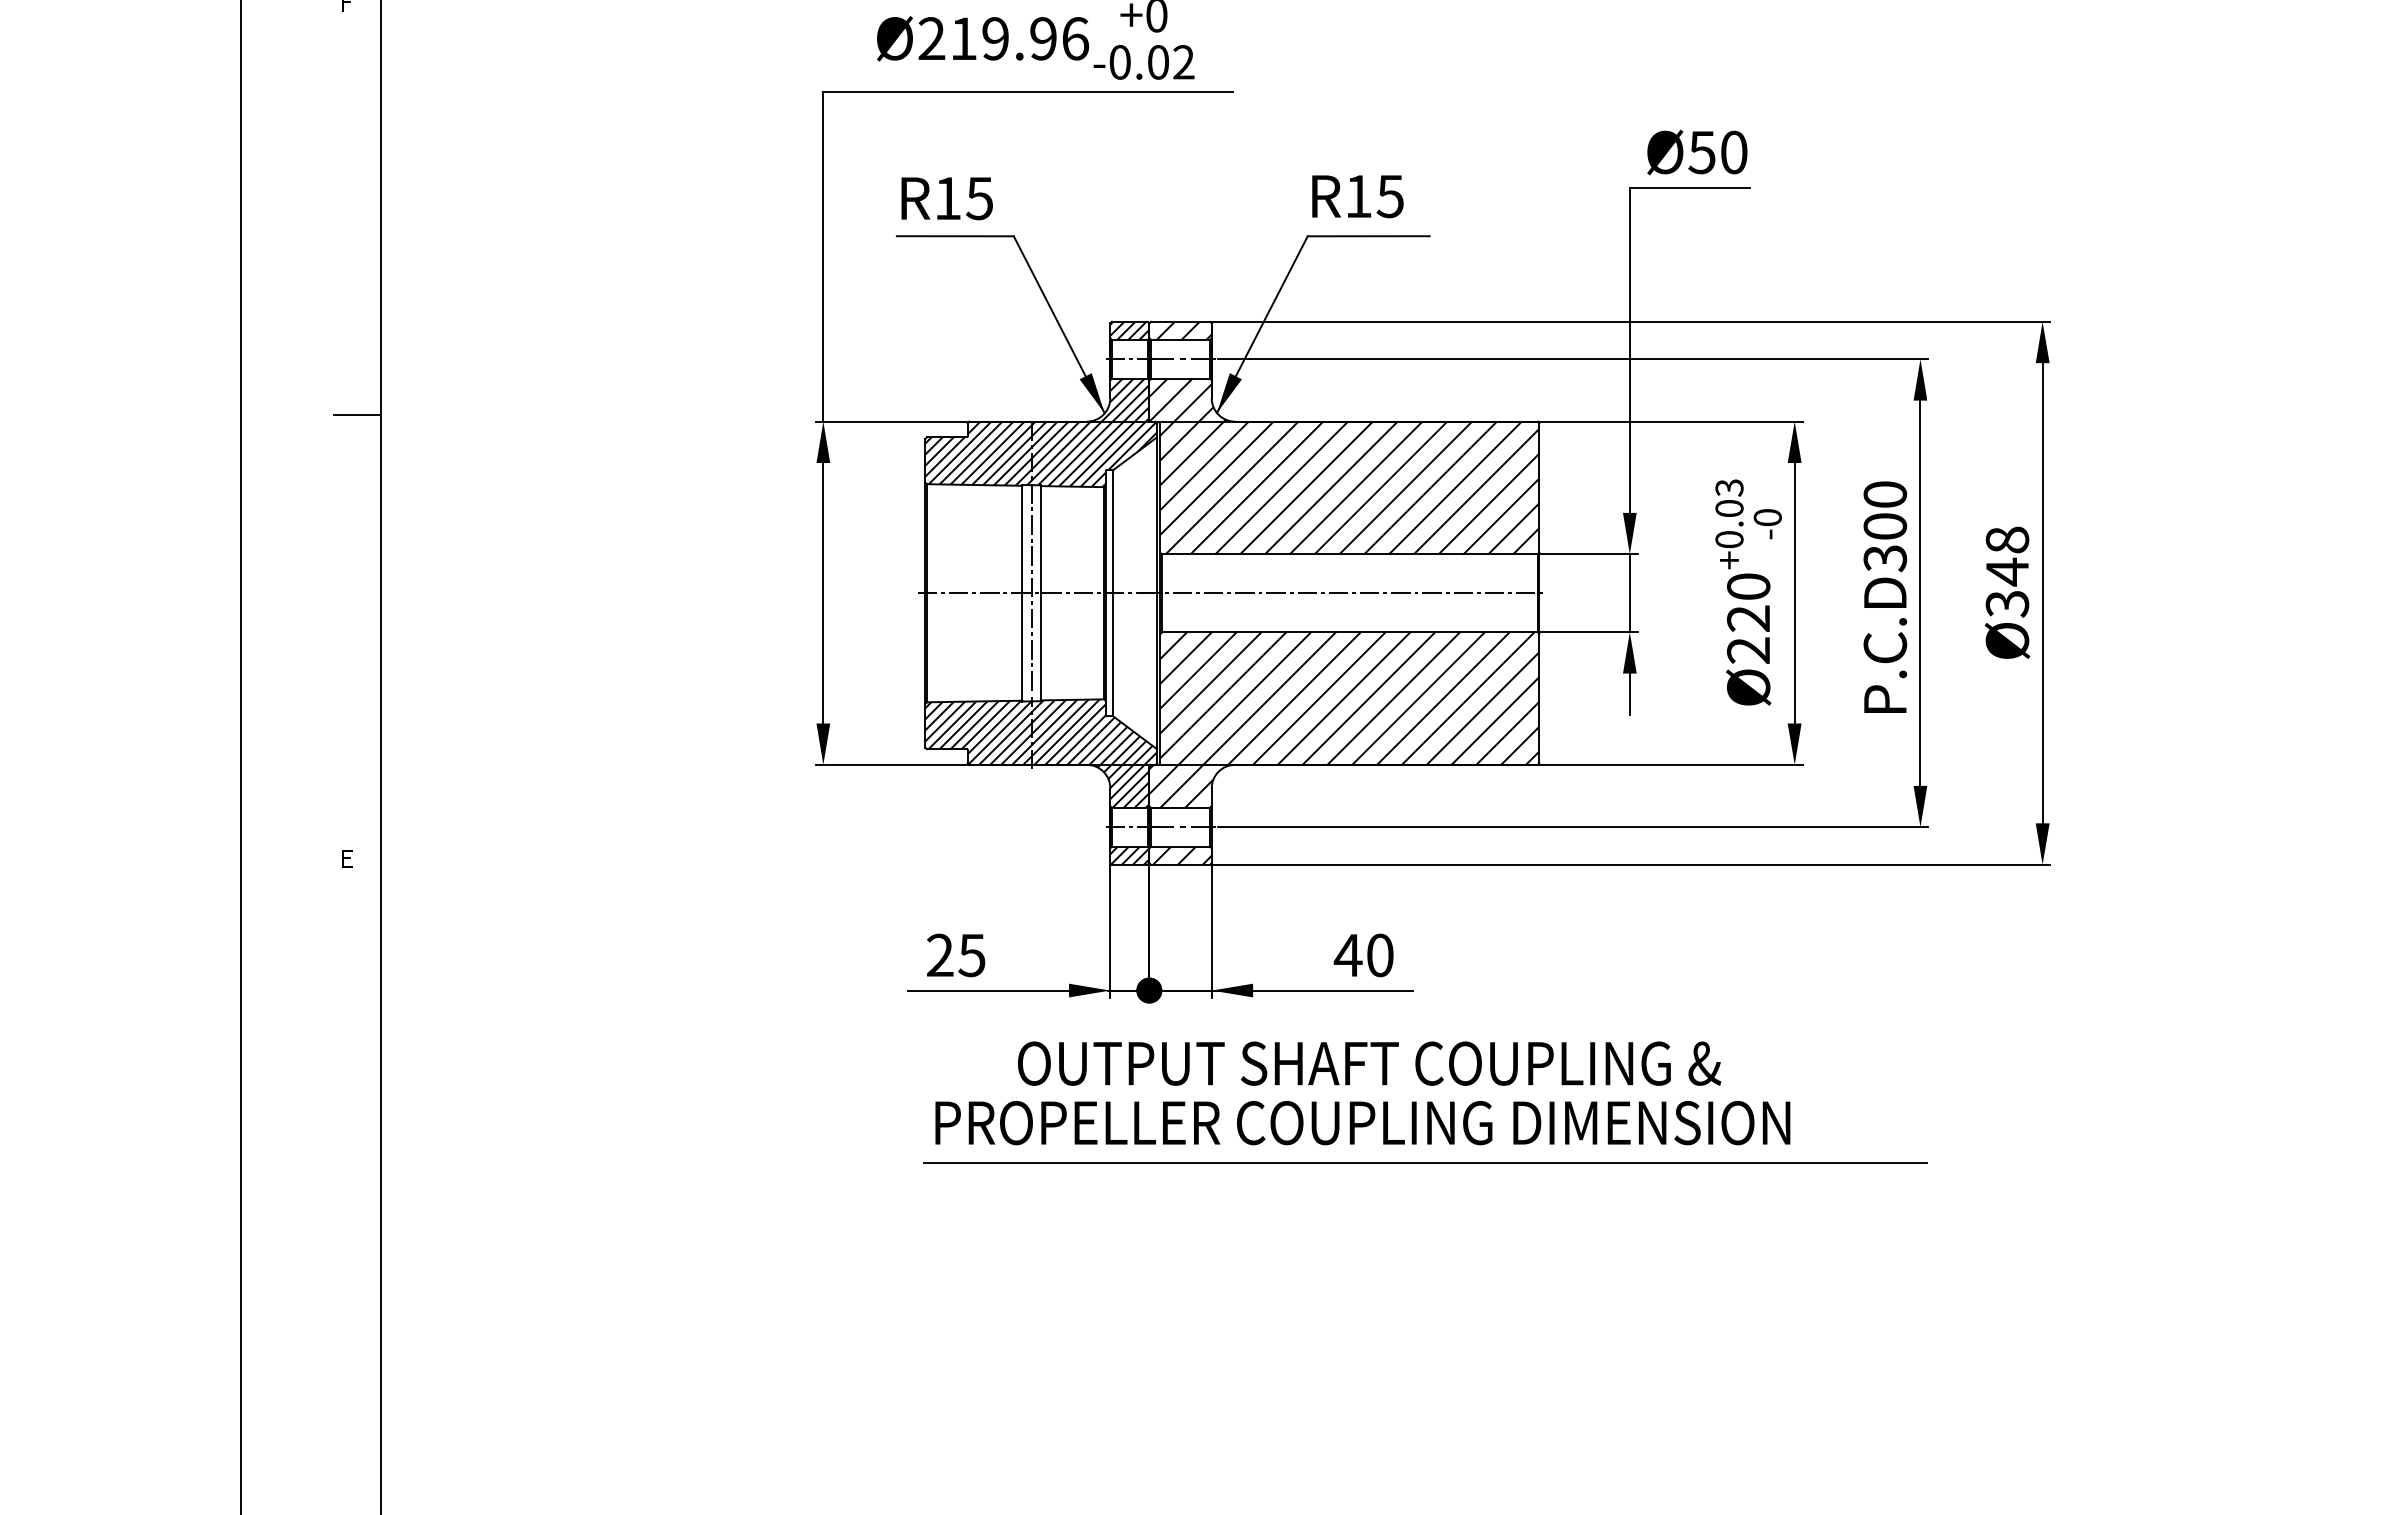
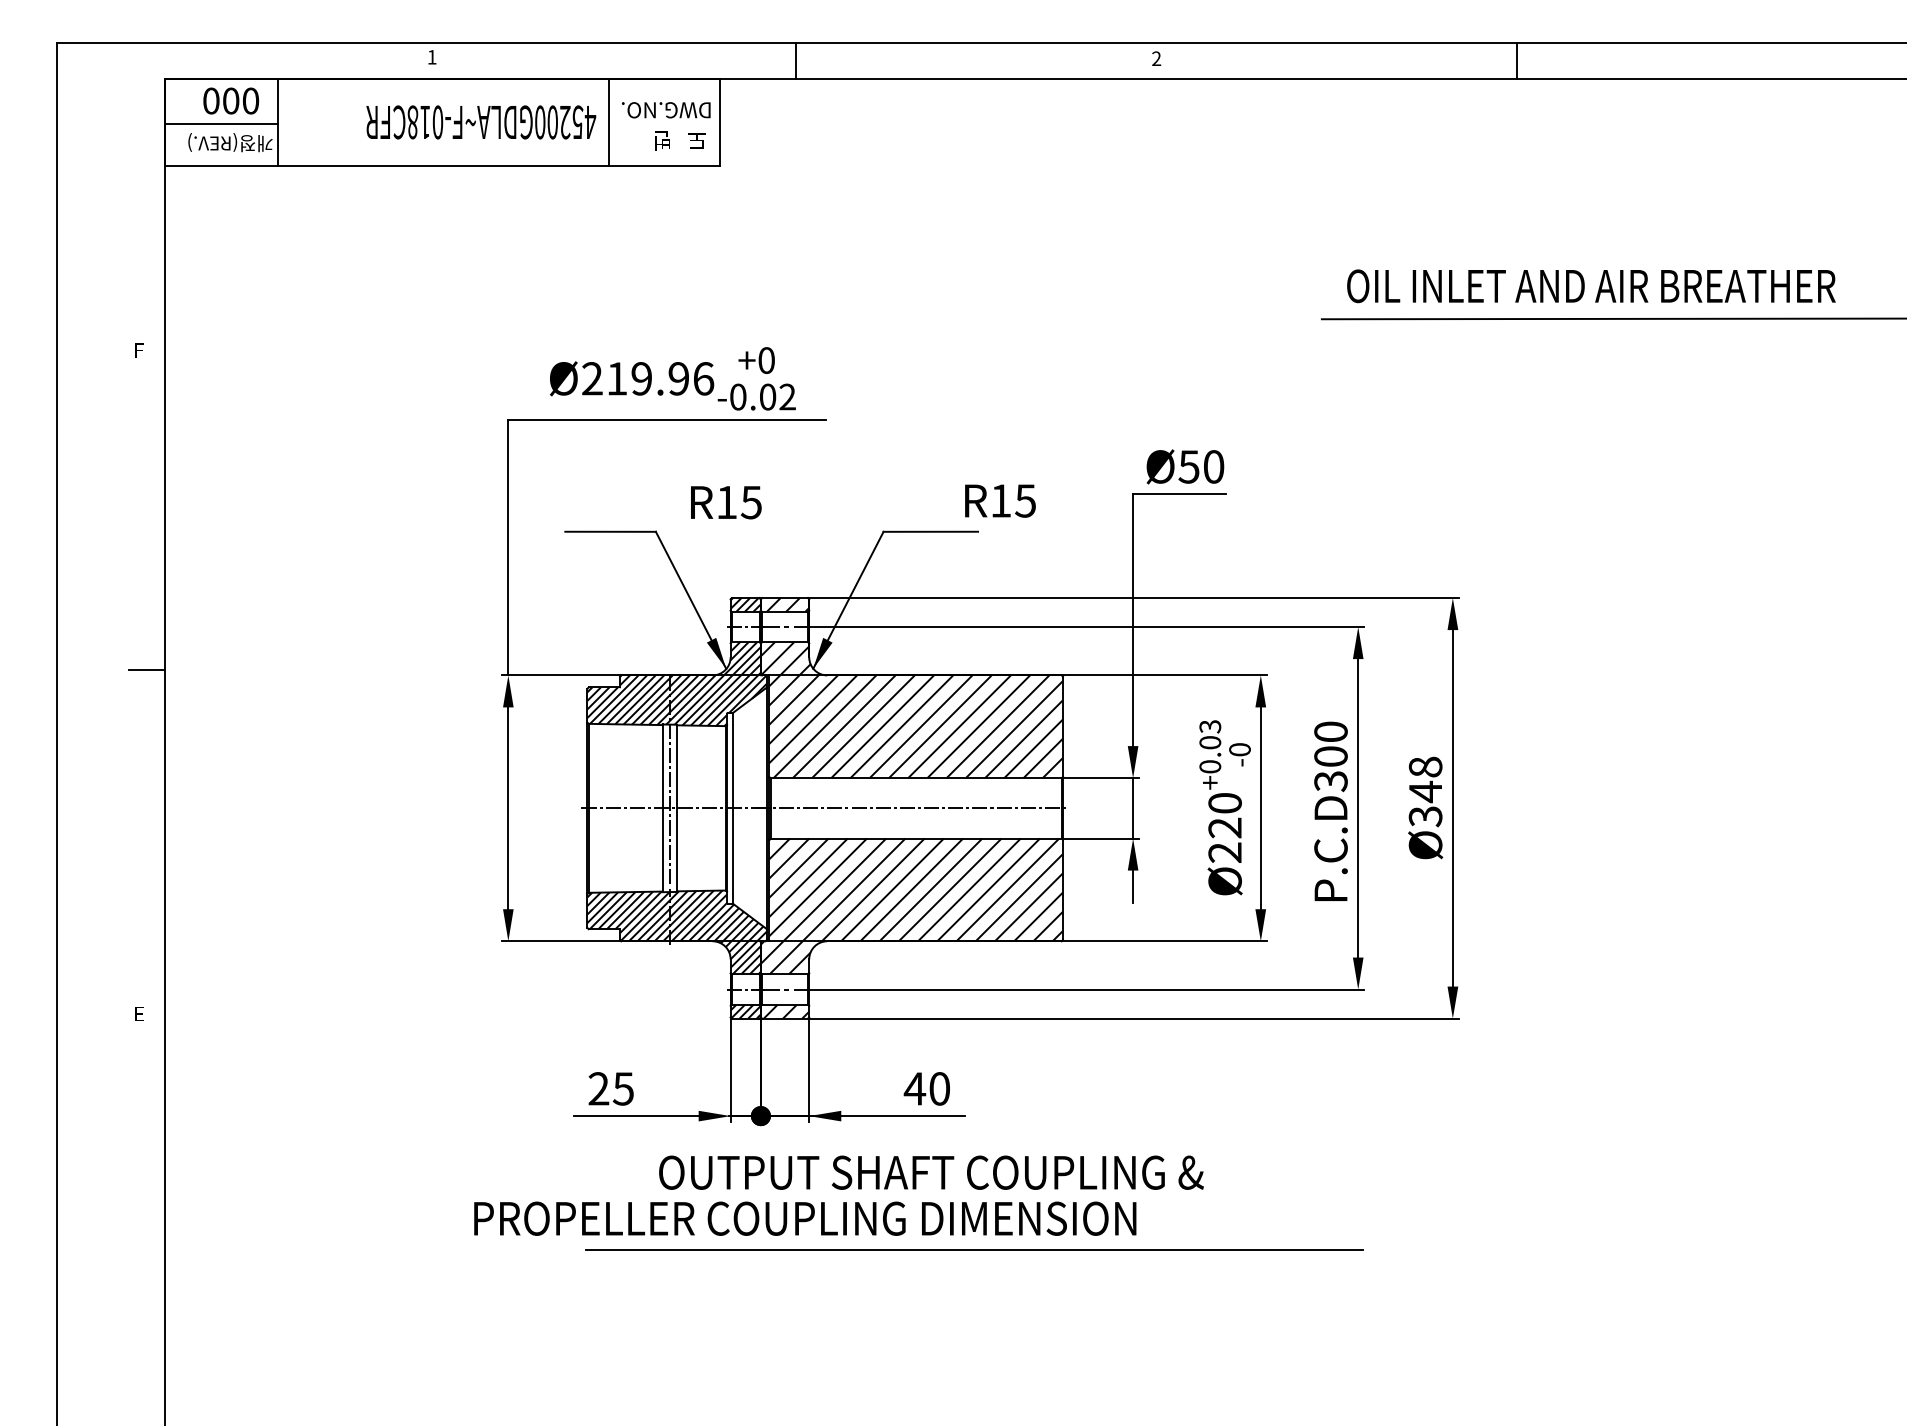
text: (1357, 195) -> (1000, 500), moved
text: (947, 198) -> (726, 502), moved
text: (1363, 1122) -> (805, 1218), moved

